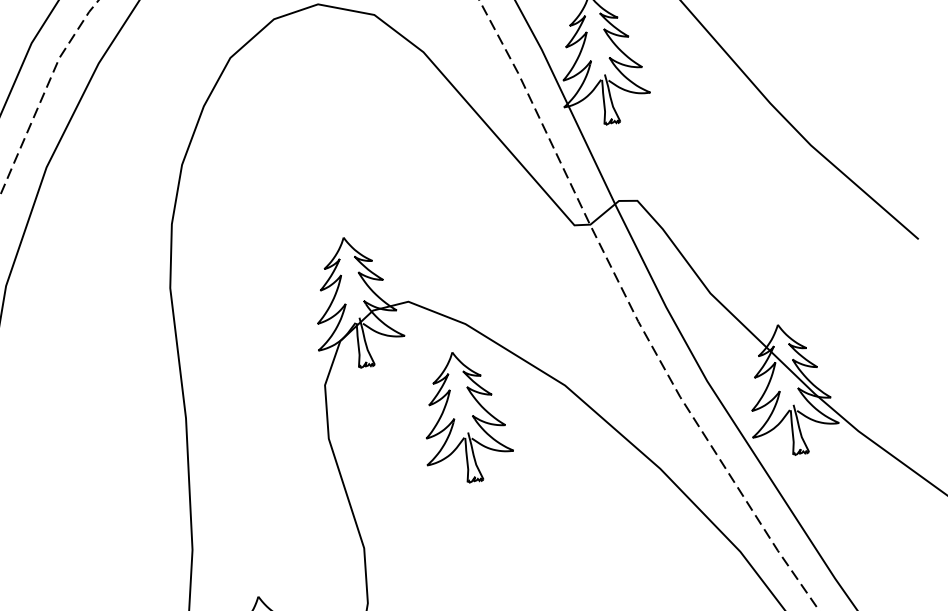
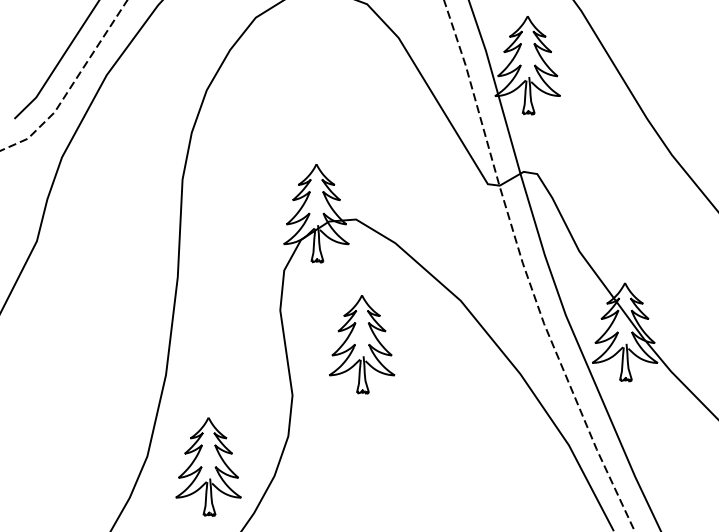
part: (464, 417) -> (362, 344), moved

